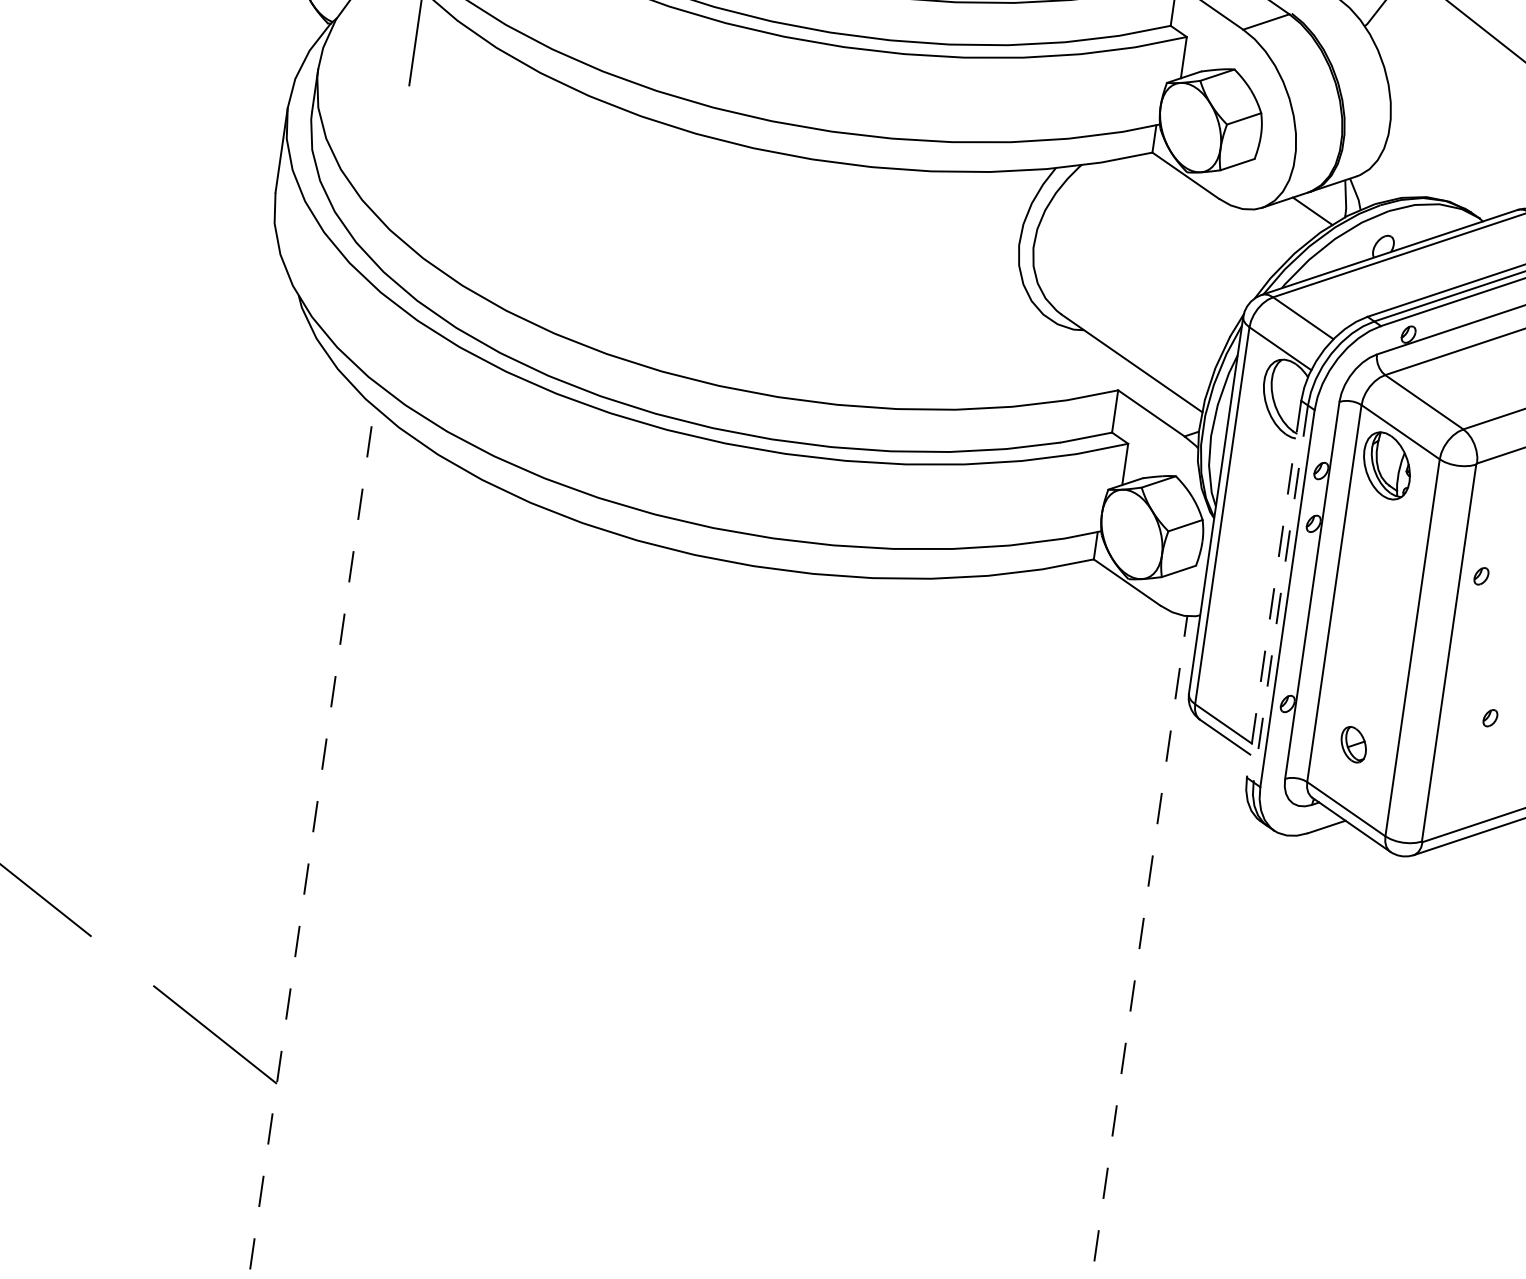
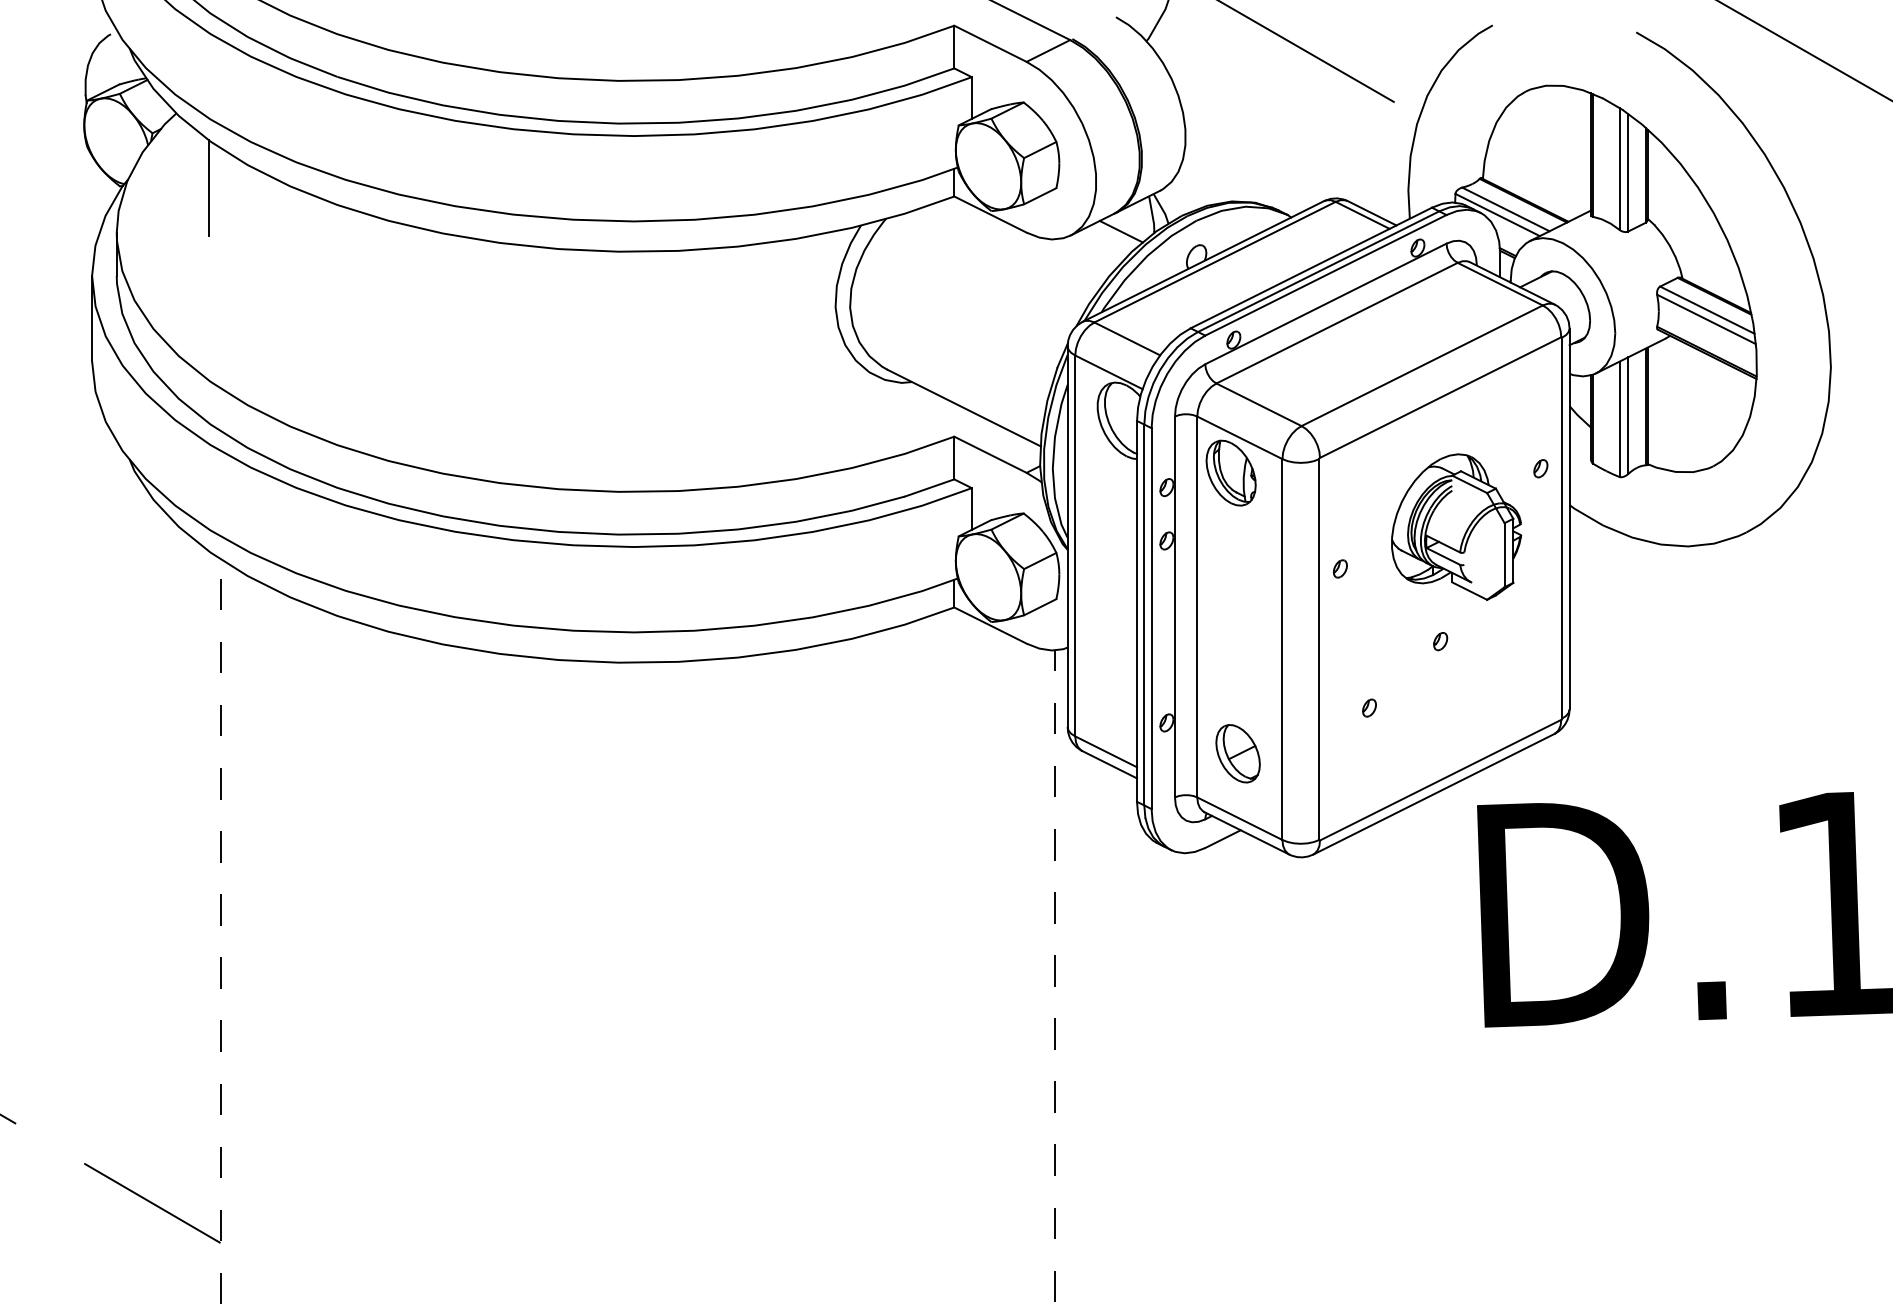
line: (1274, 589) -> (1137, 611), dashed -> solid
line: (1280, 594) -> (1144, 615), dashed -> solid
part: (1353, 744) -> (1237, 753), size x1.67

